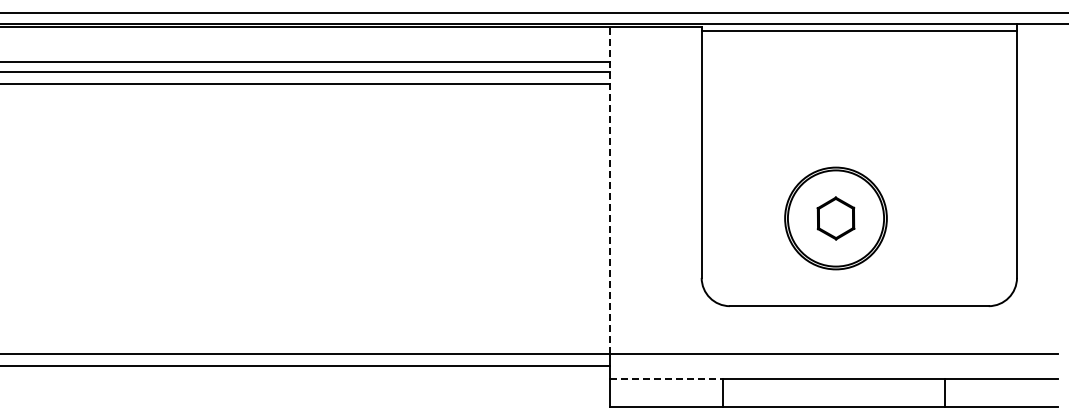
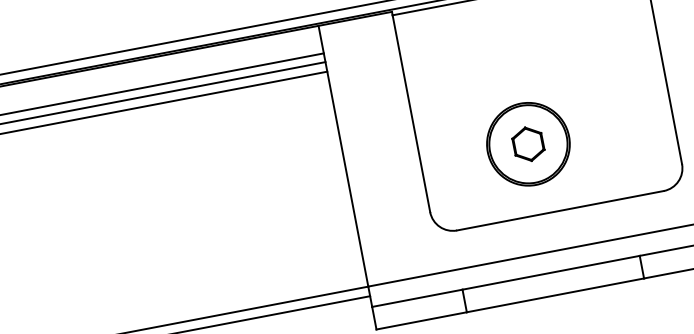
line: (609, 189) -> (343, 155), dashed -> solid
line: (666, 378) -> (417, 297), dashed -> solid

